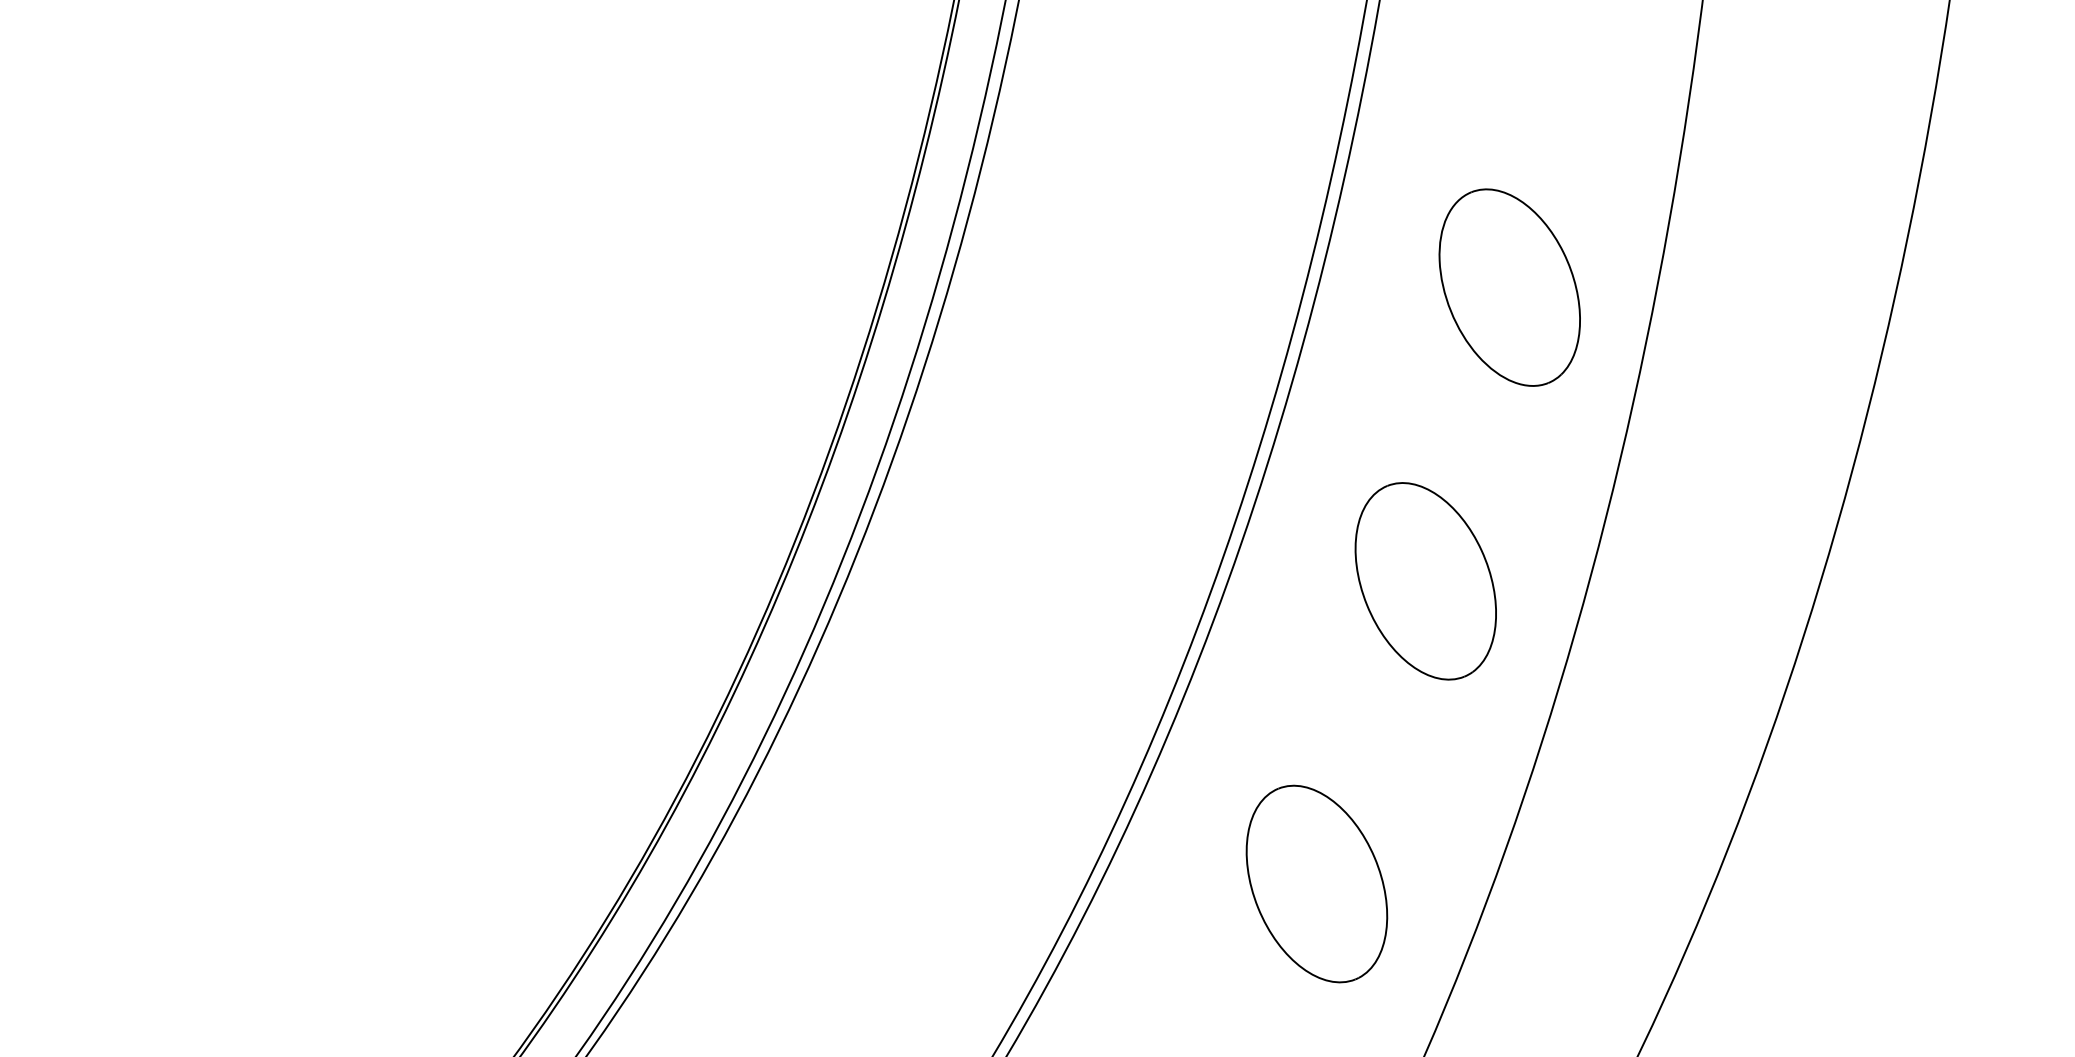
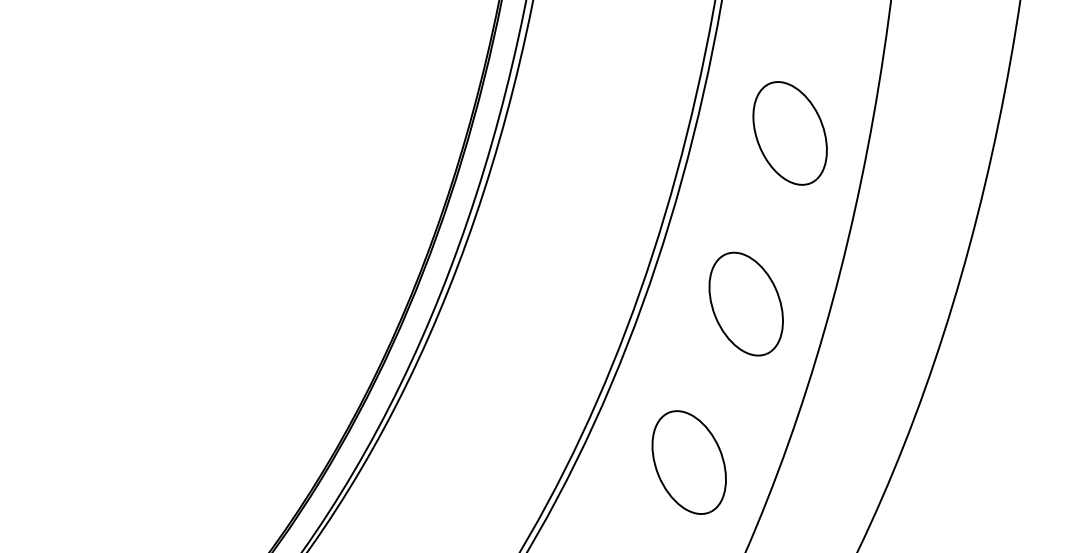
part: (1508, 287) -> (789, 133), moved

